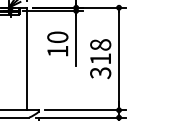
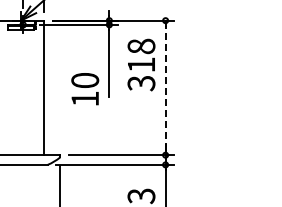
text: (58, 44) -> (85, 89), moved
text: (100, 58) -> (141, 64), moved
line: (118, 58) -> (165, 87), solid -> dashed

